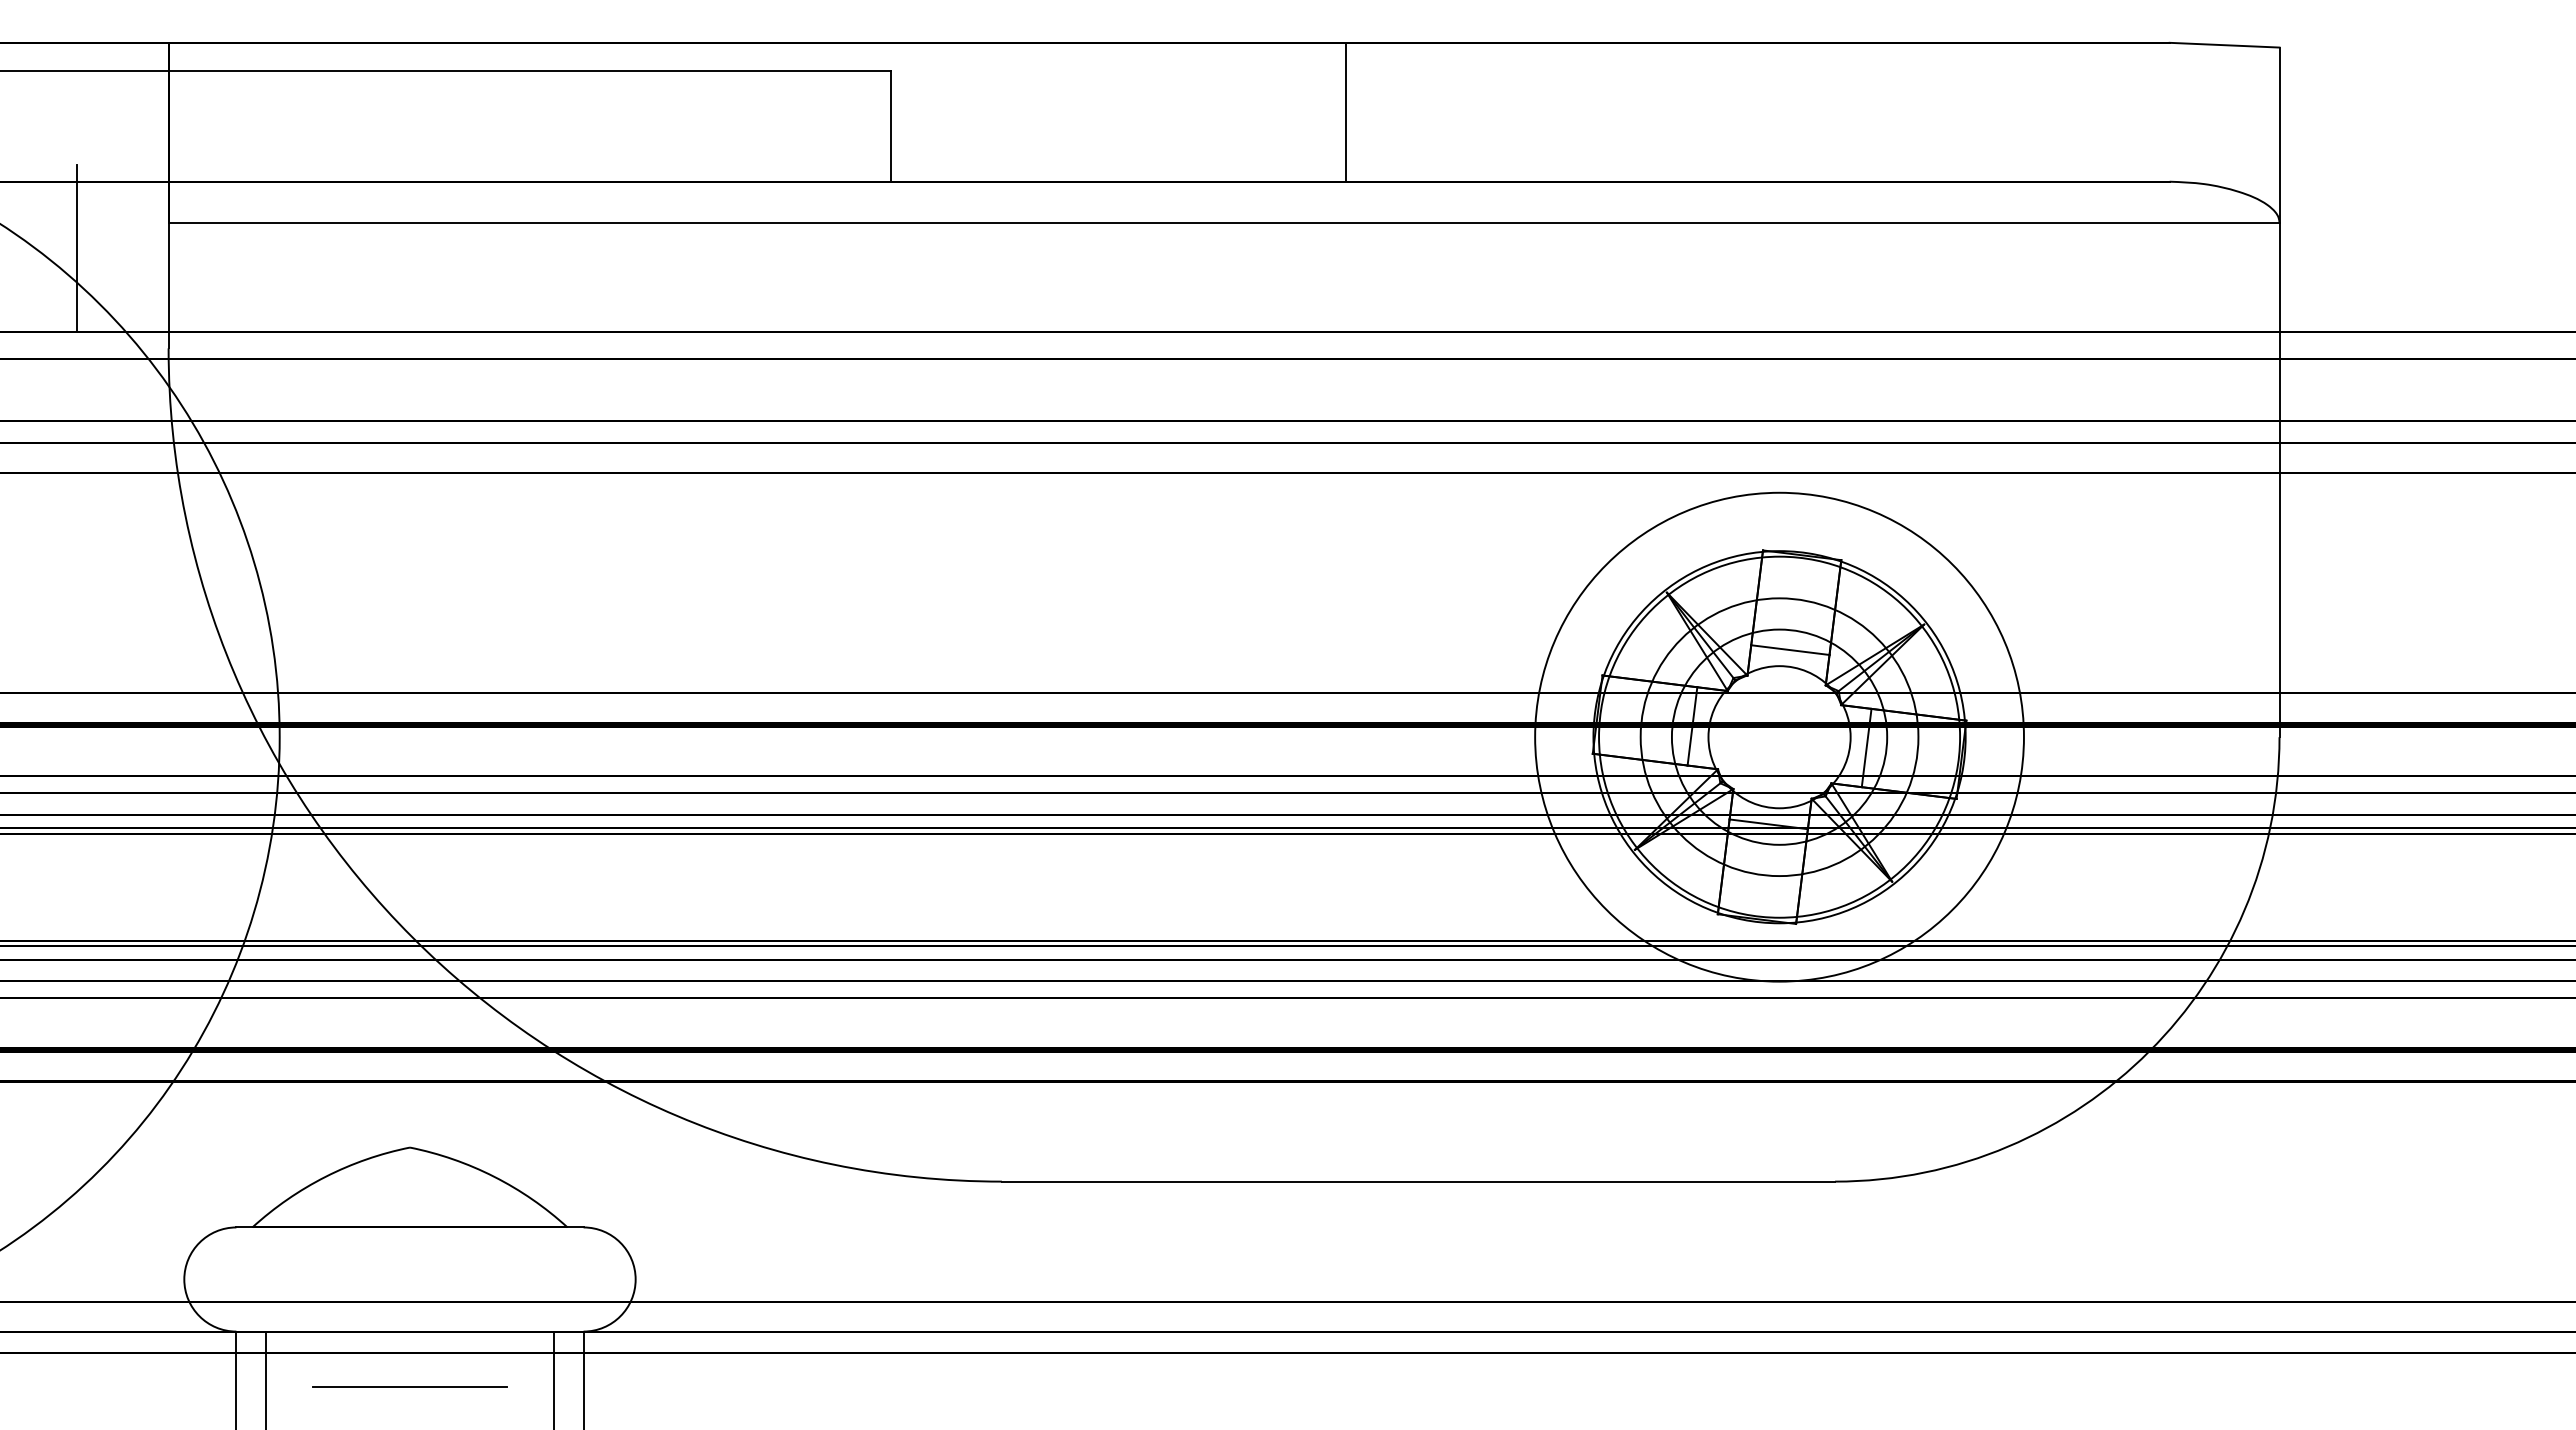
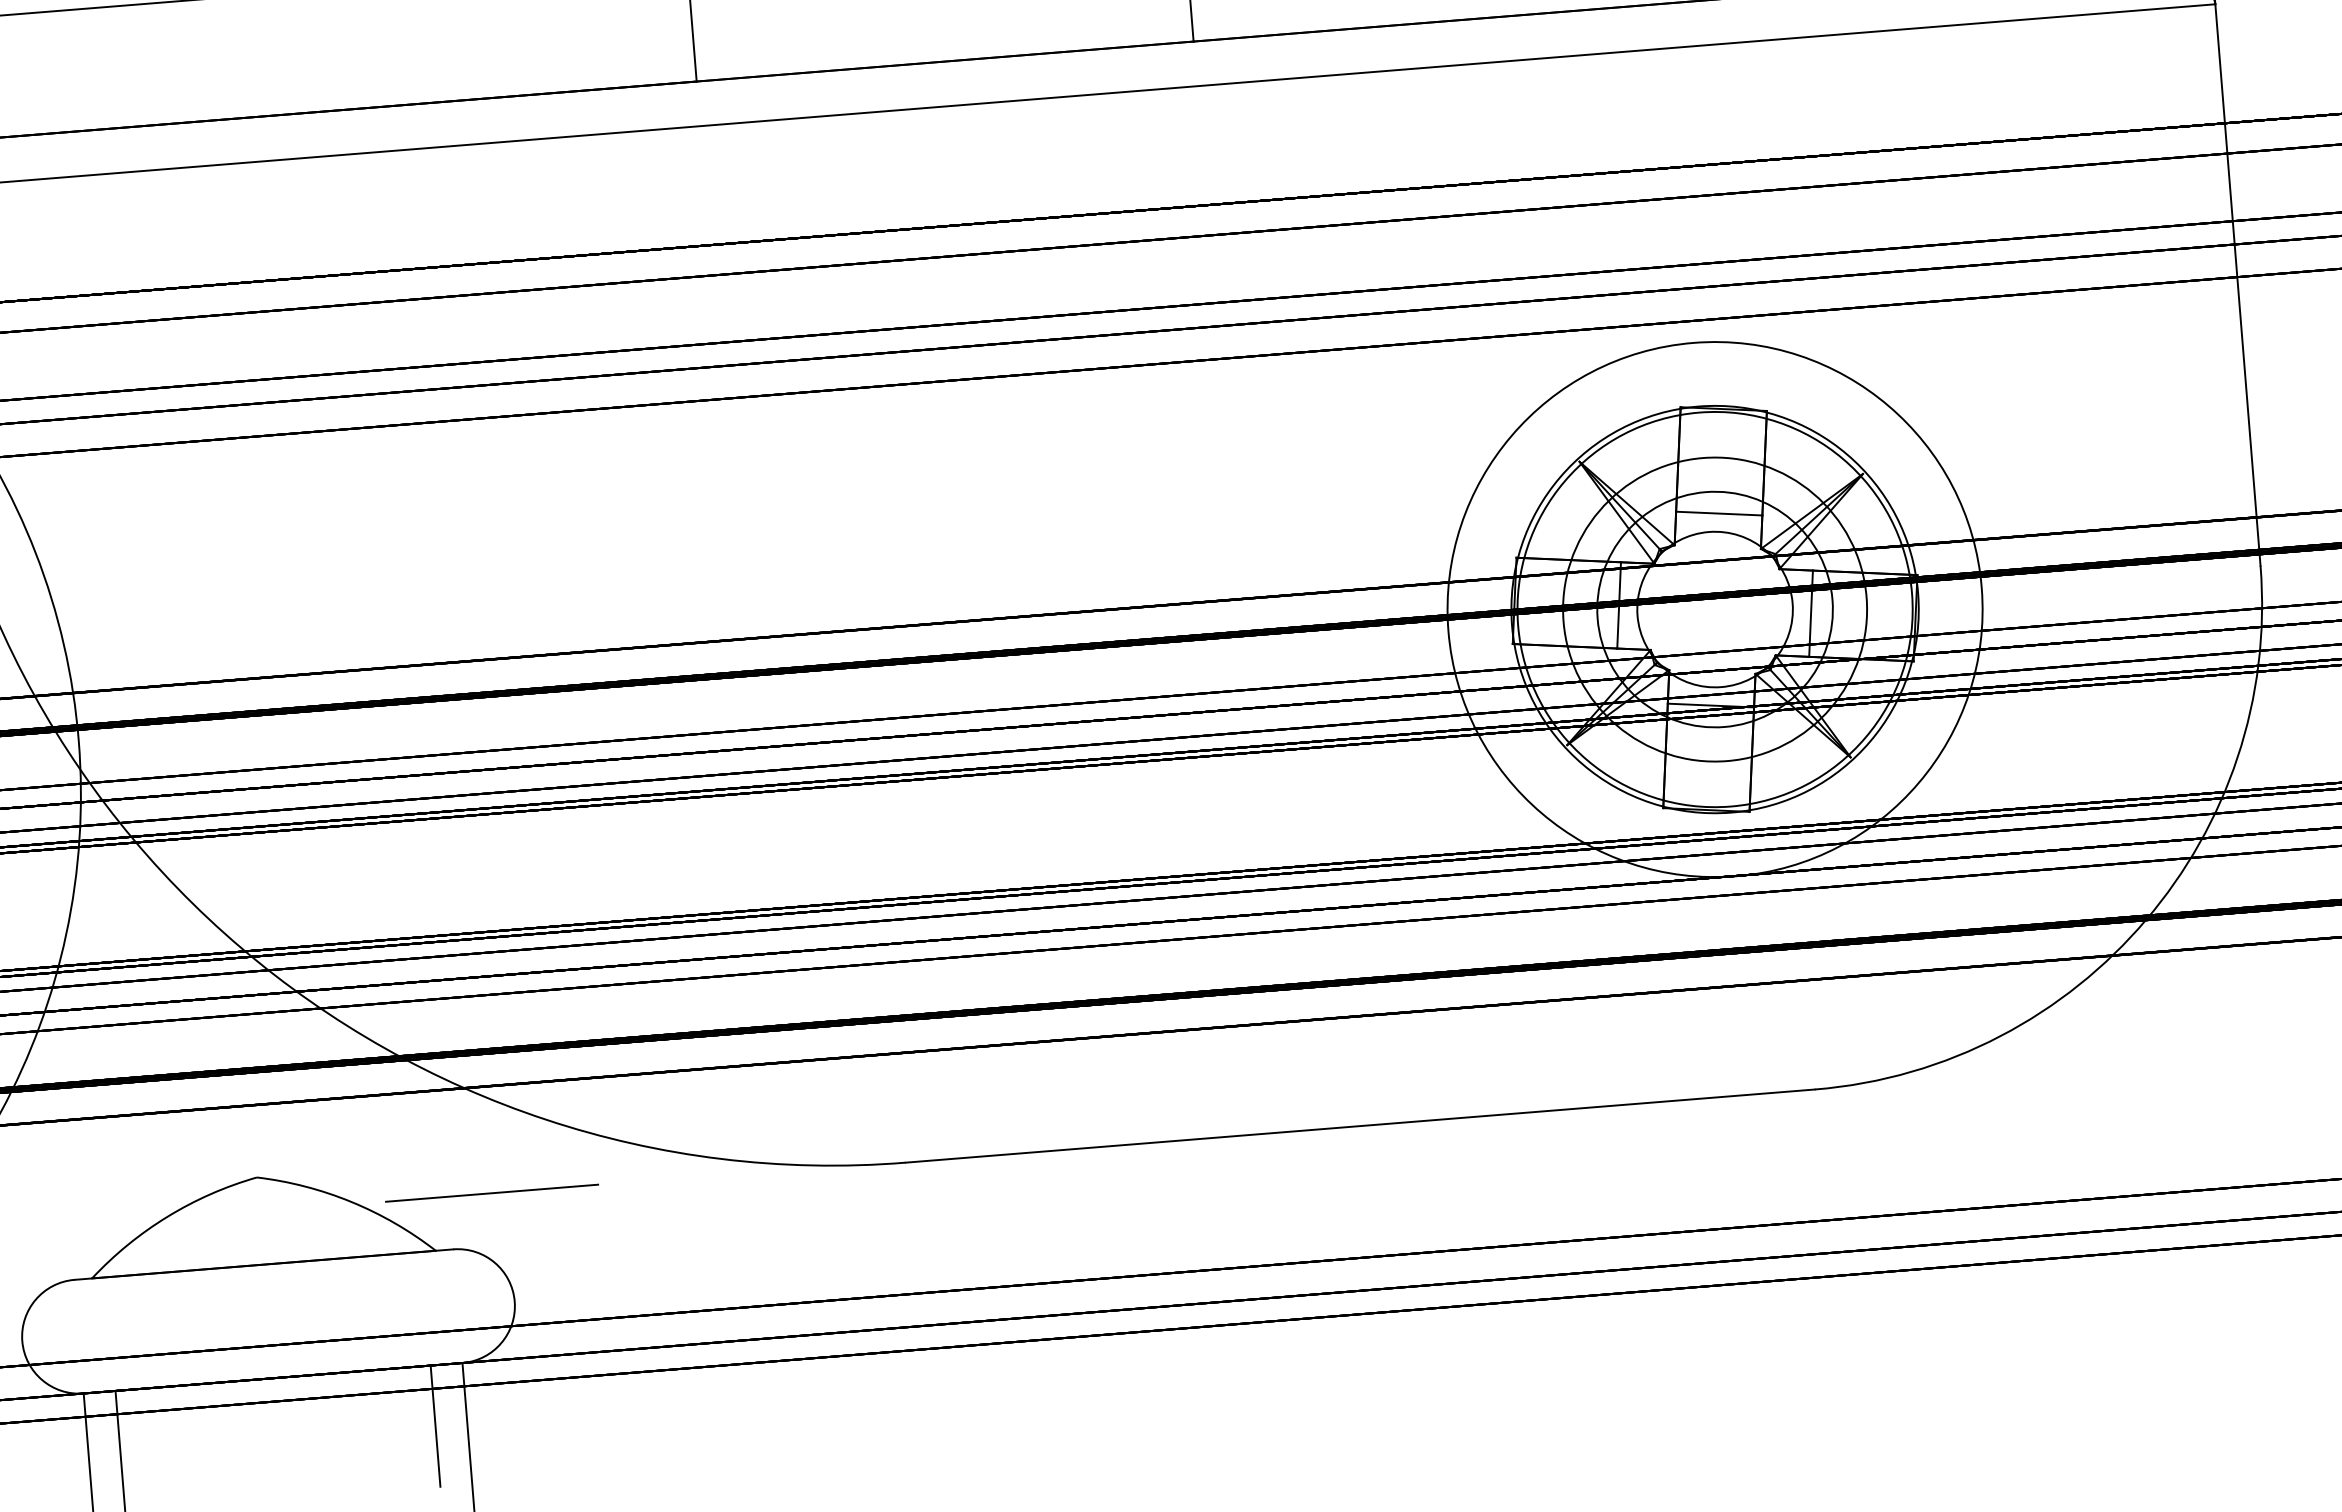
line: (409, 1386) -> (491, 1192), moved

